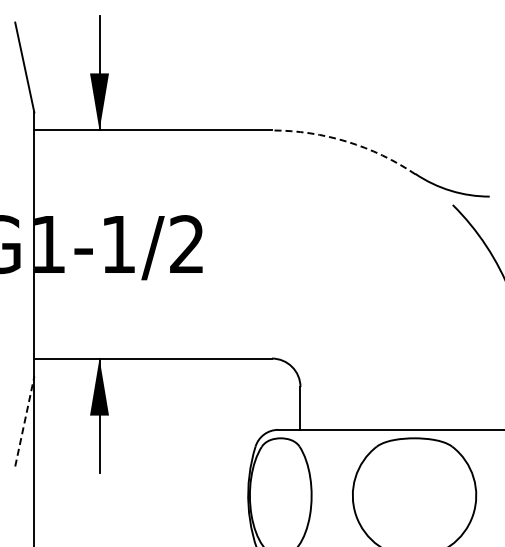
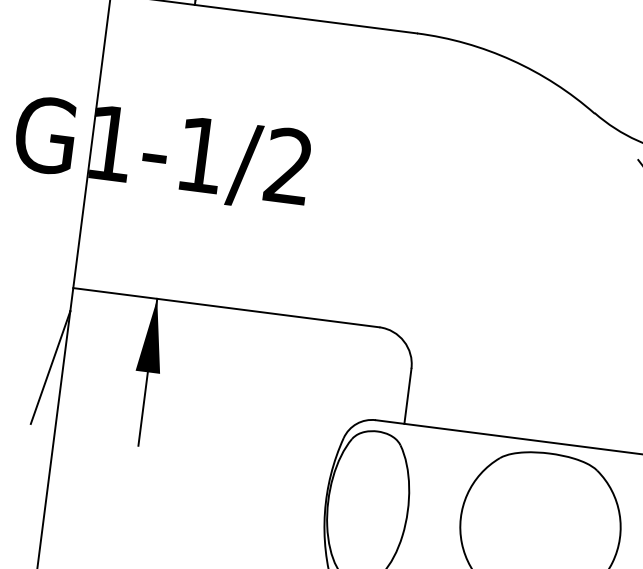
arc: (347, 141) -> (512, 60), dashed -> solid
line: (24, 421) -> (50, 367), dashed -> solid

